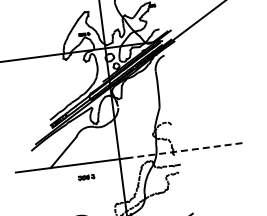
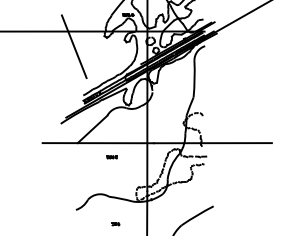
line: (34, 72) -> (73, 46), added
line: (185, 150) -> (213, 143), dashed -> solid
part: (85, 177) -> (111, 157), size x0.62

